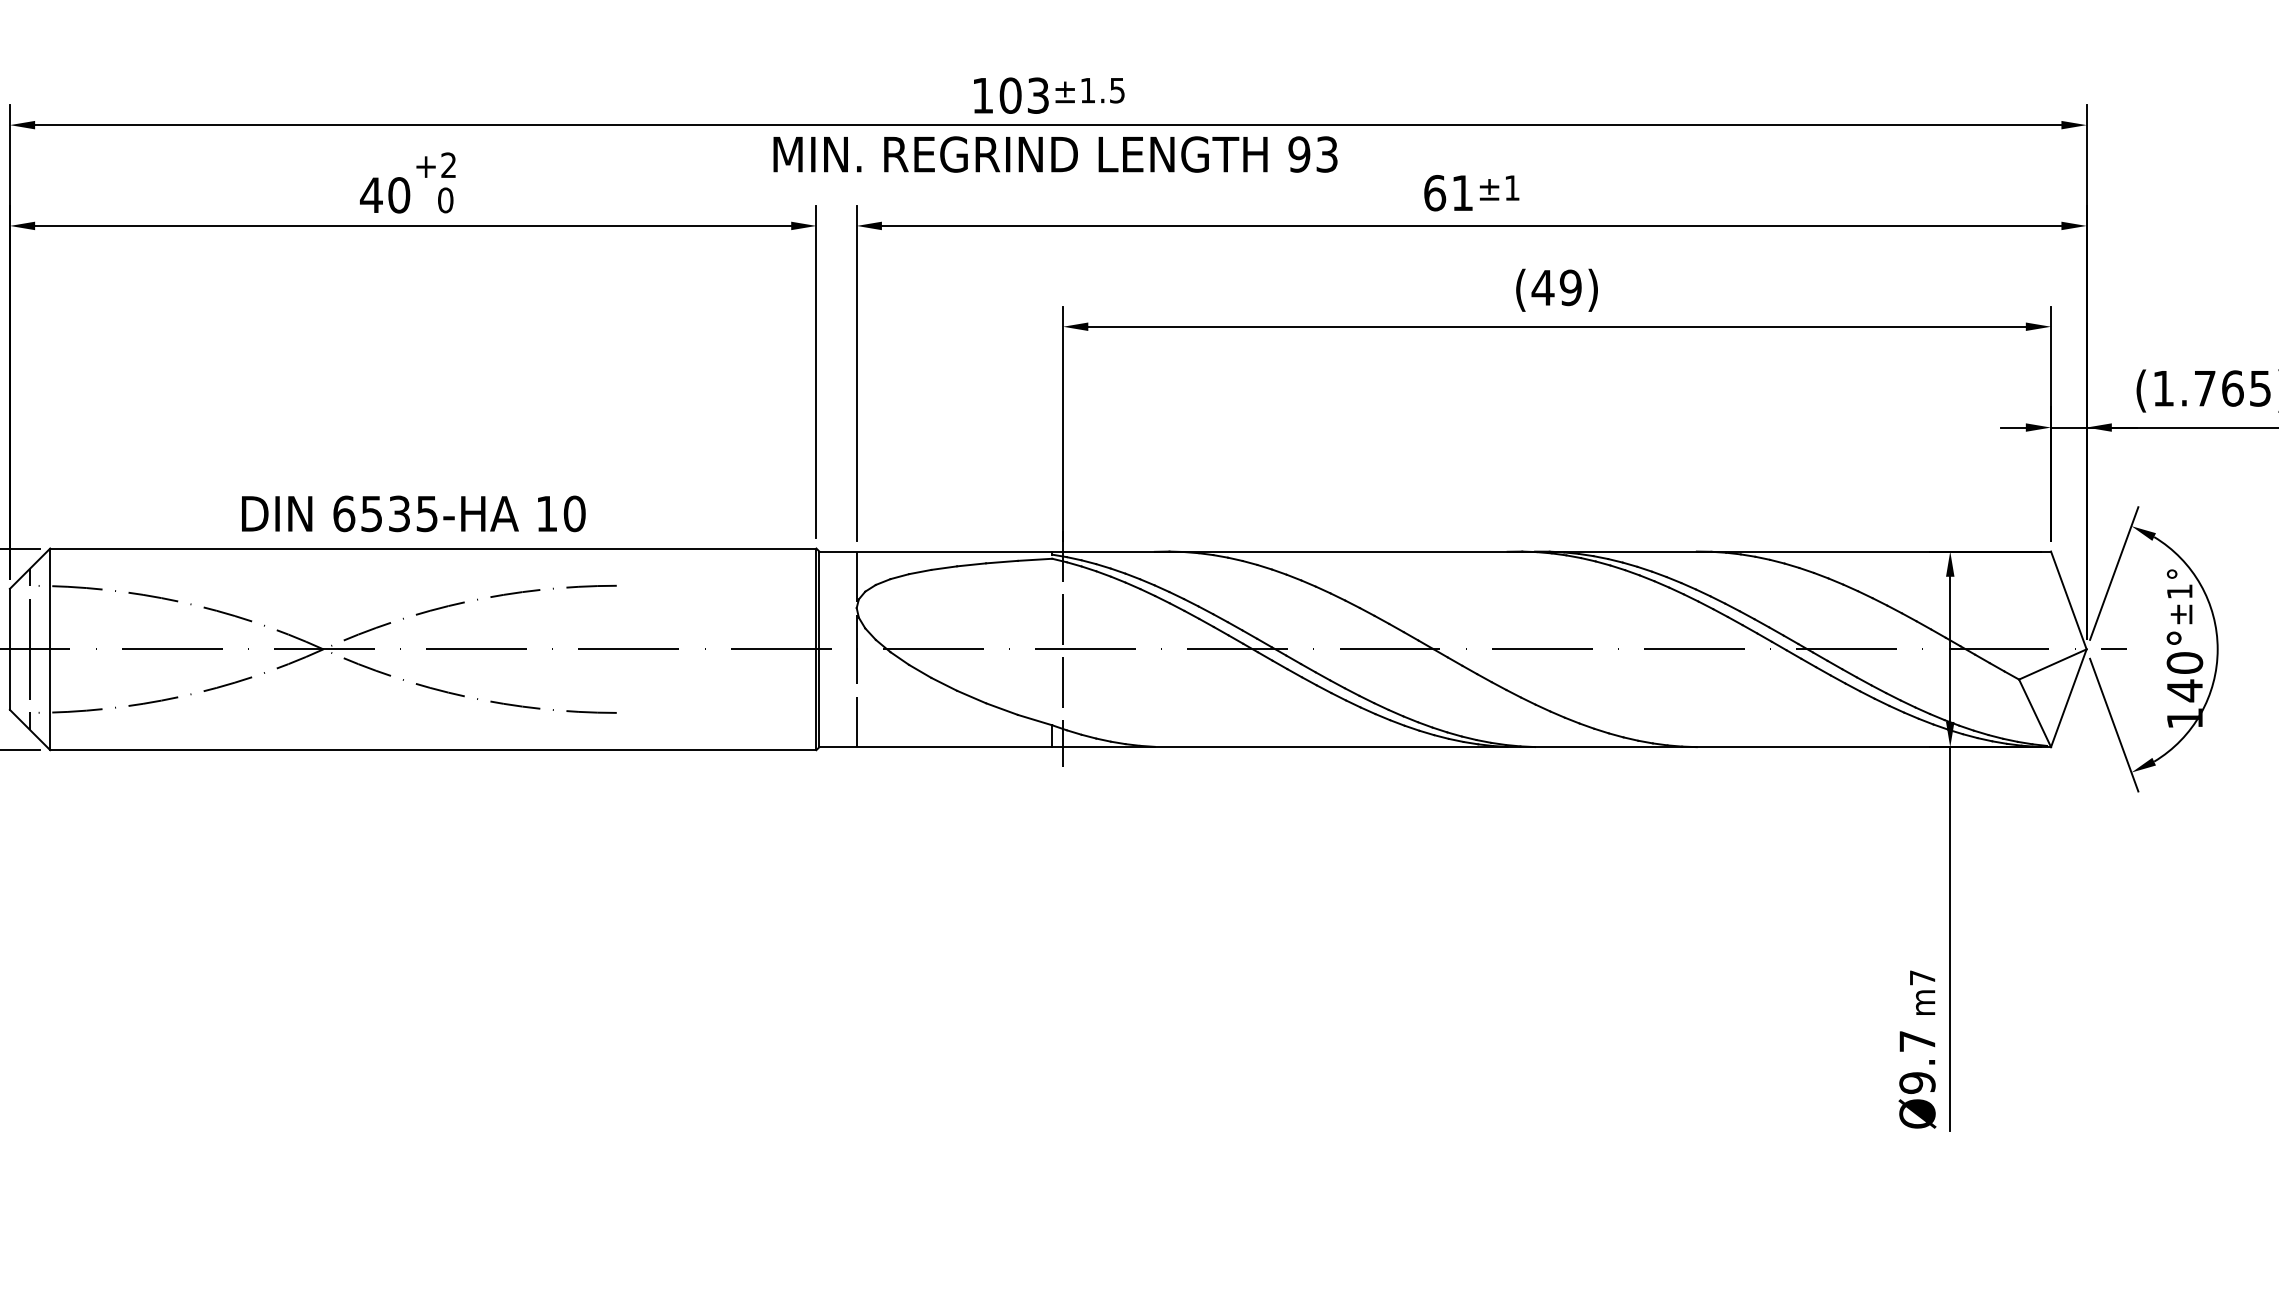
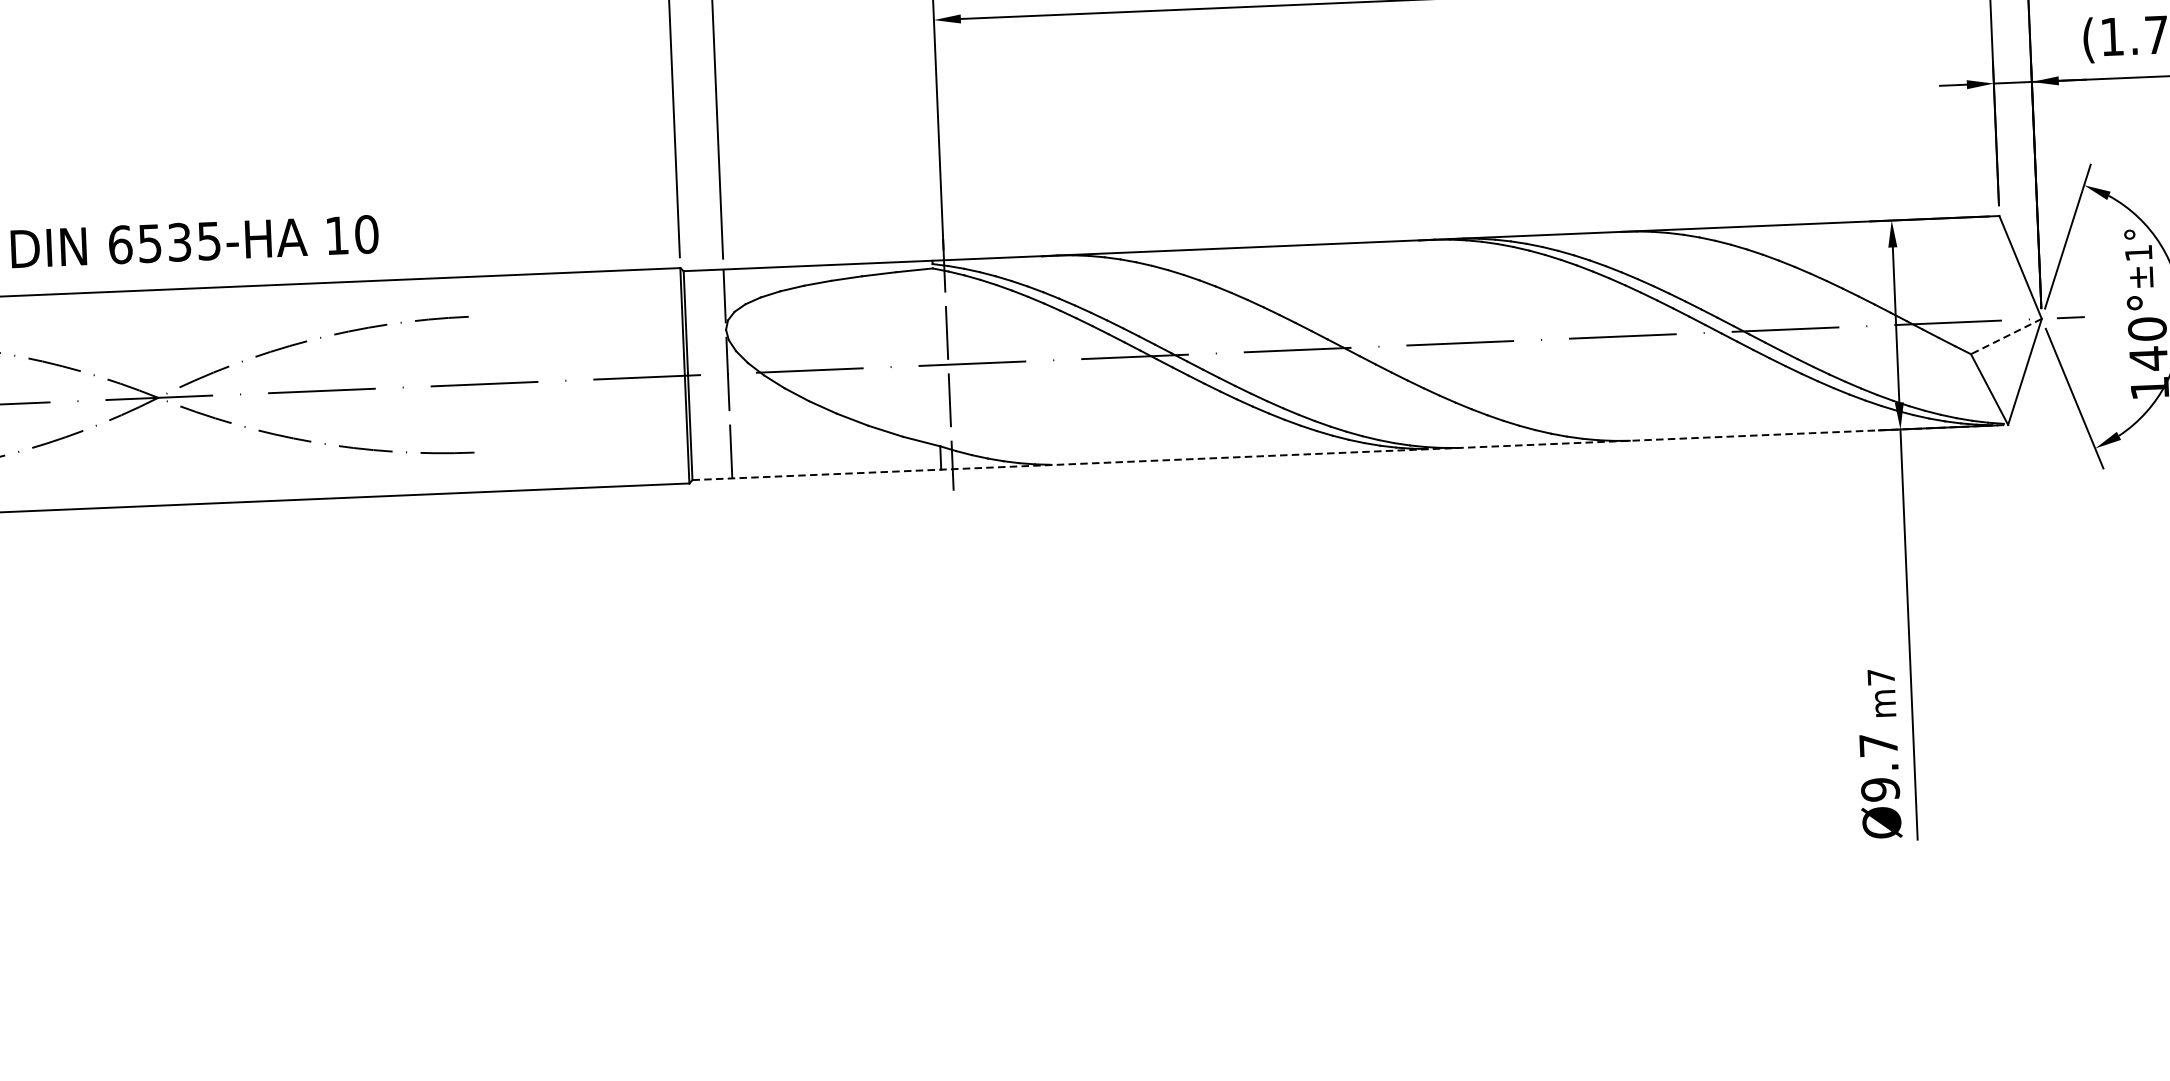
text: (413, 513) -> (194, 241), moved
line: (2052, 664) -> (2006, 336), solid -> dashed
line: (1435, 747) -> (1350, 452), solid -> dashed

